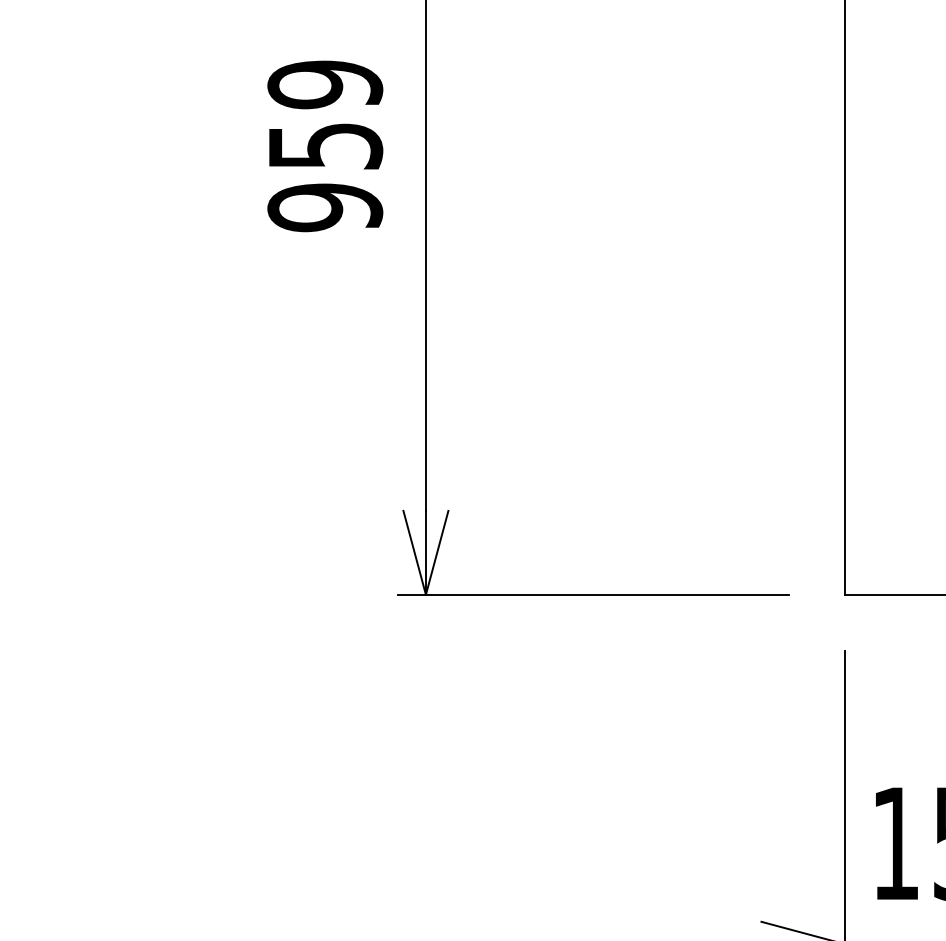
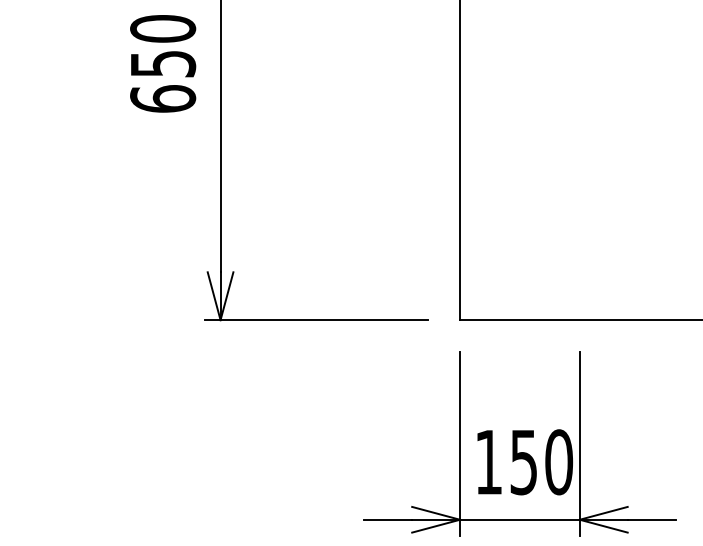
text: (325, 147) -> (163, 64), 959 -> 650

